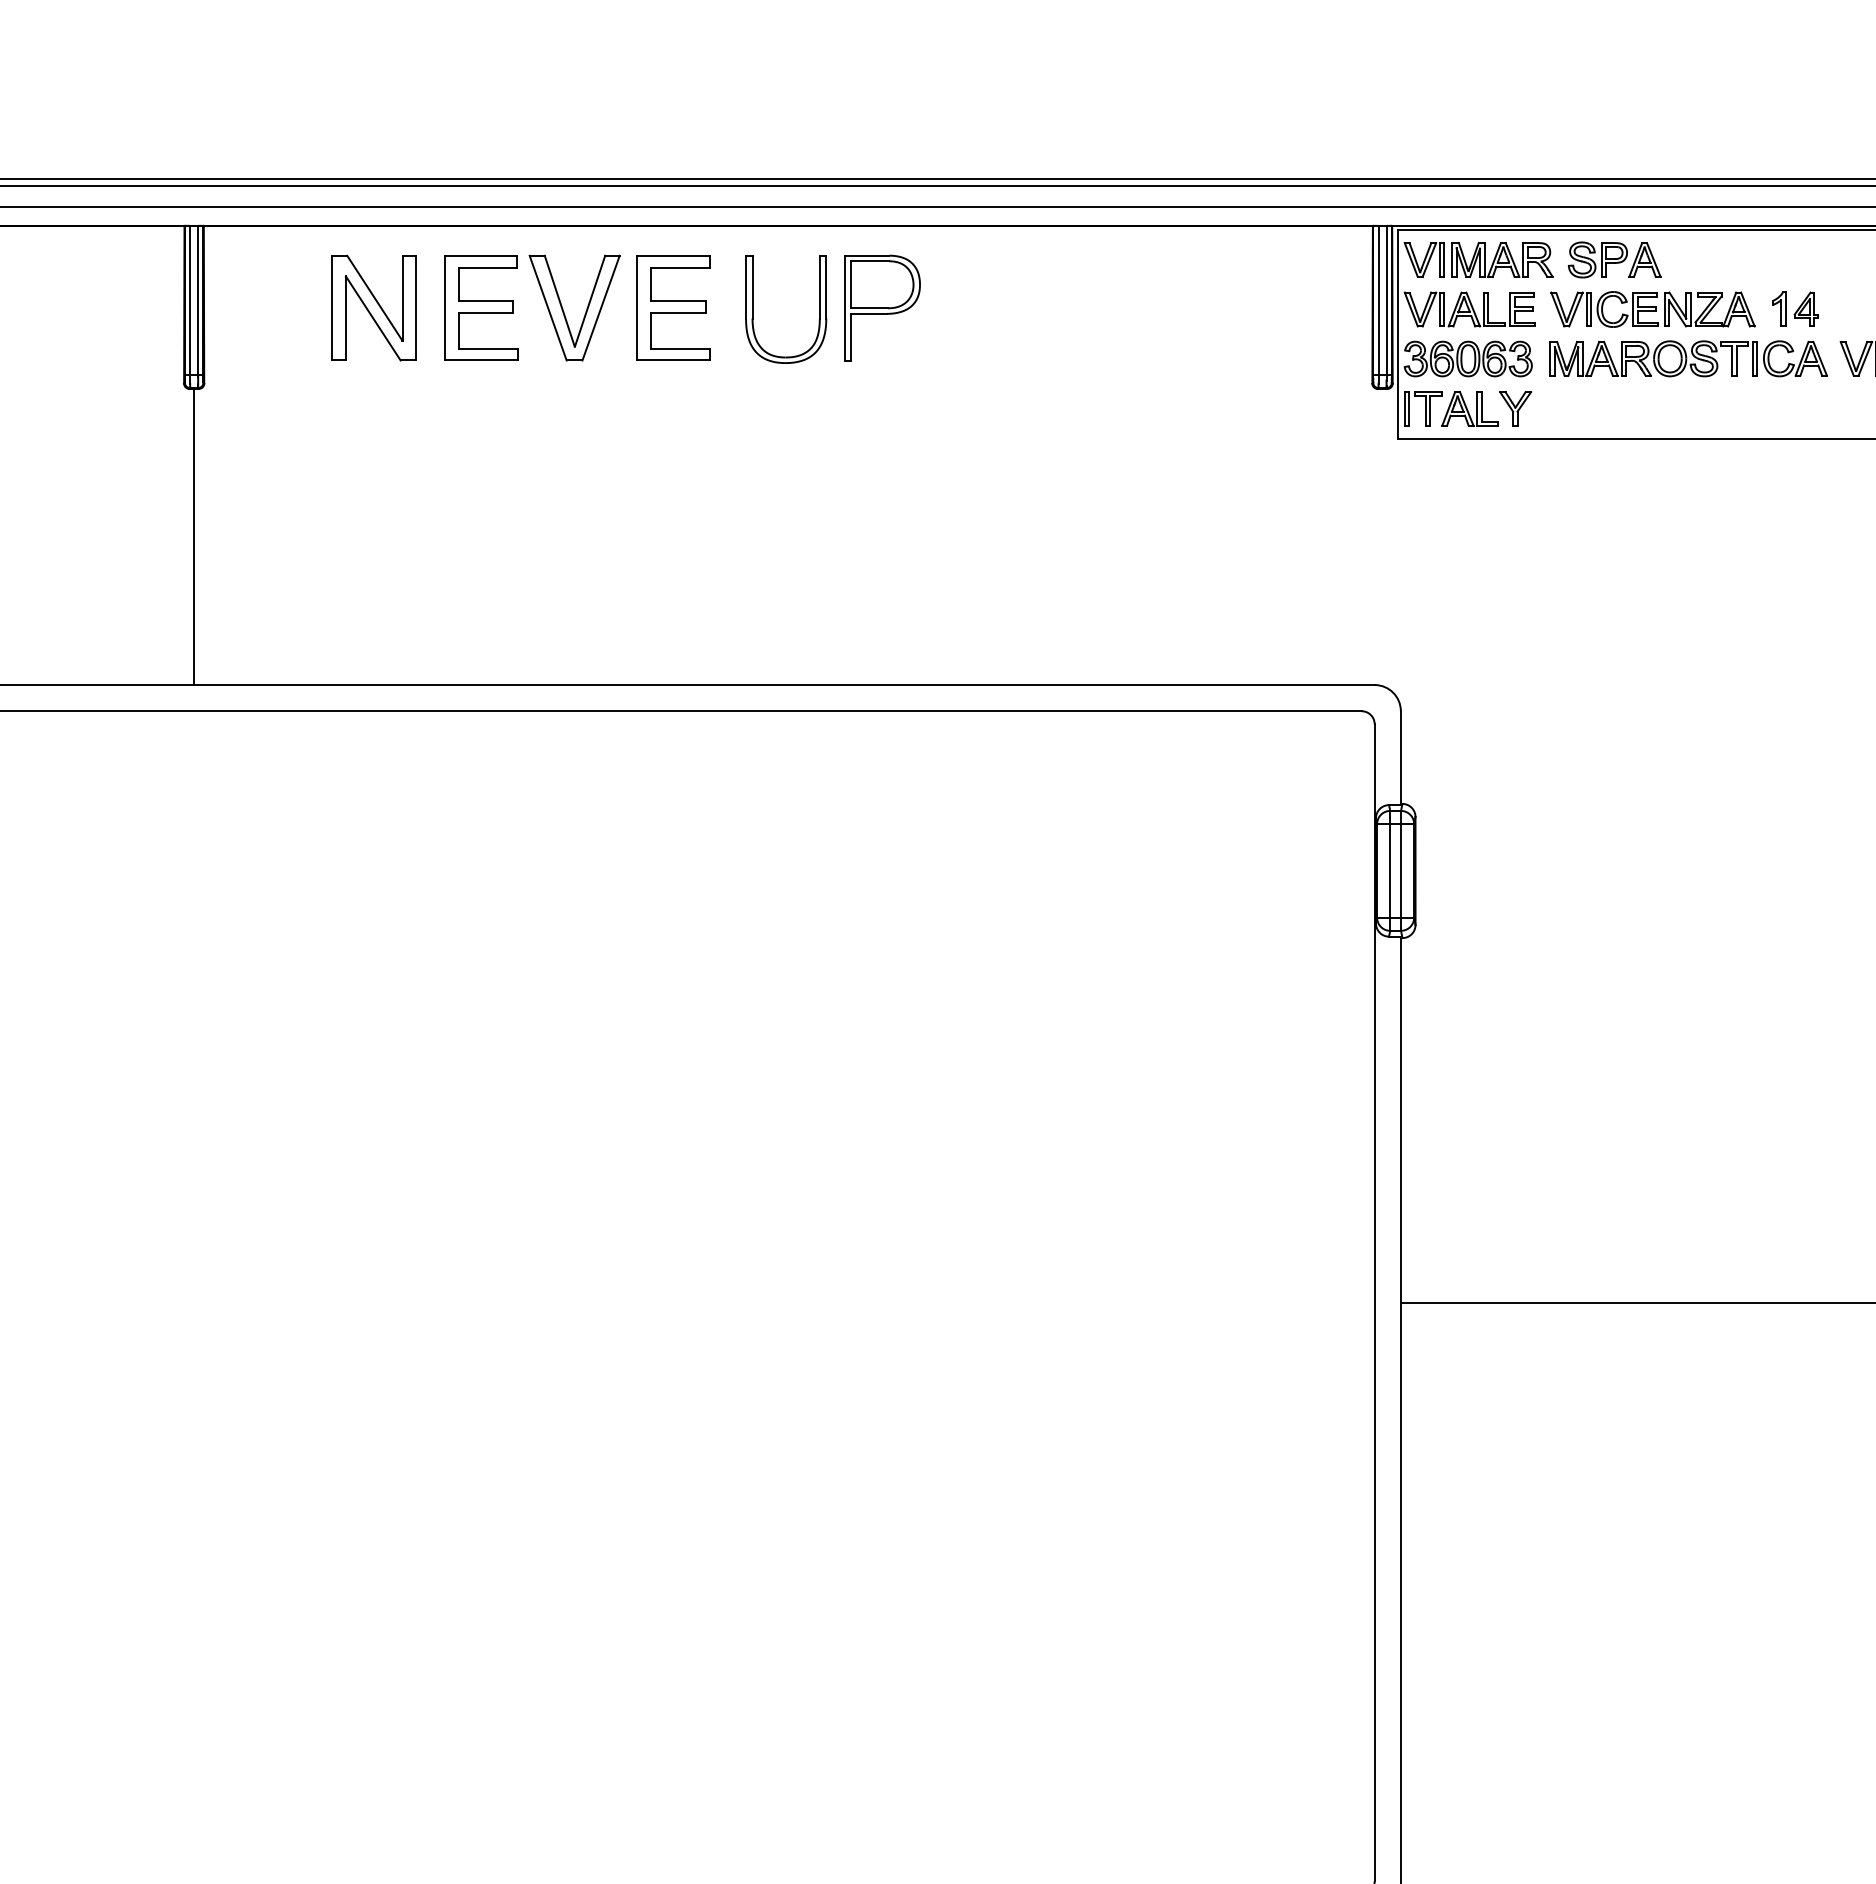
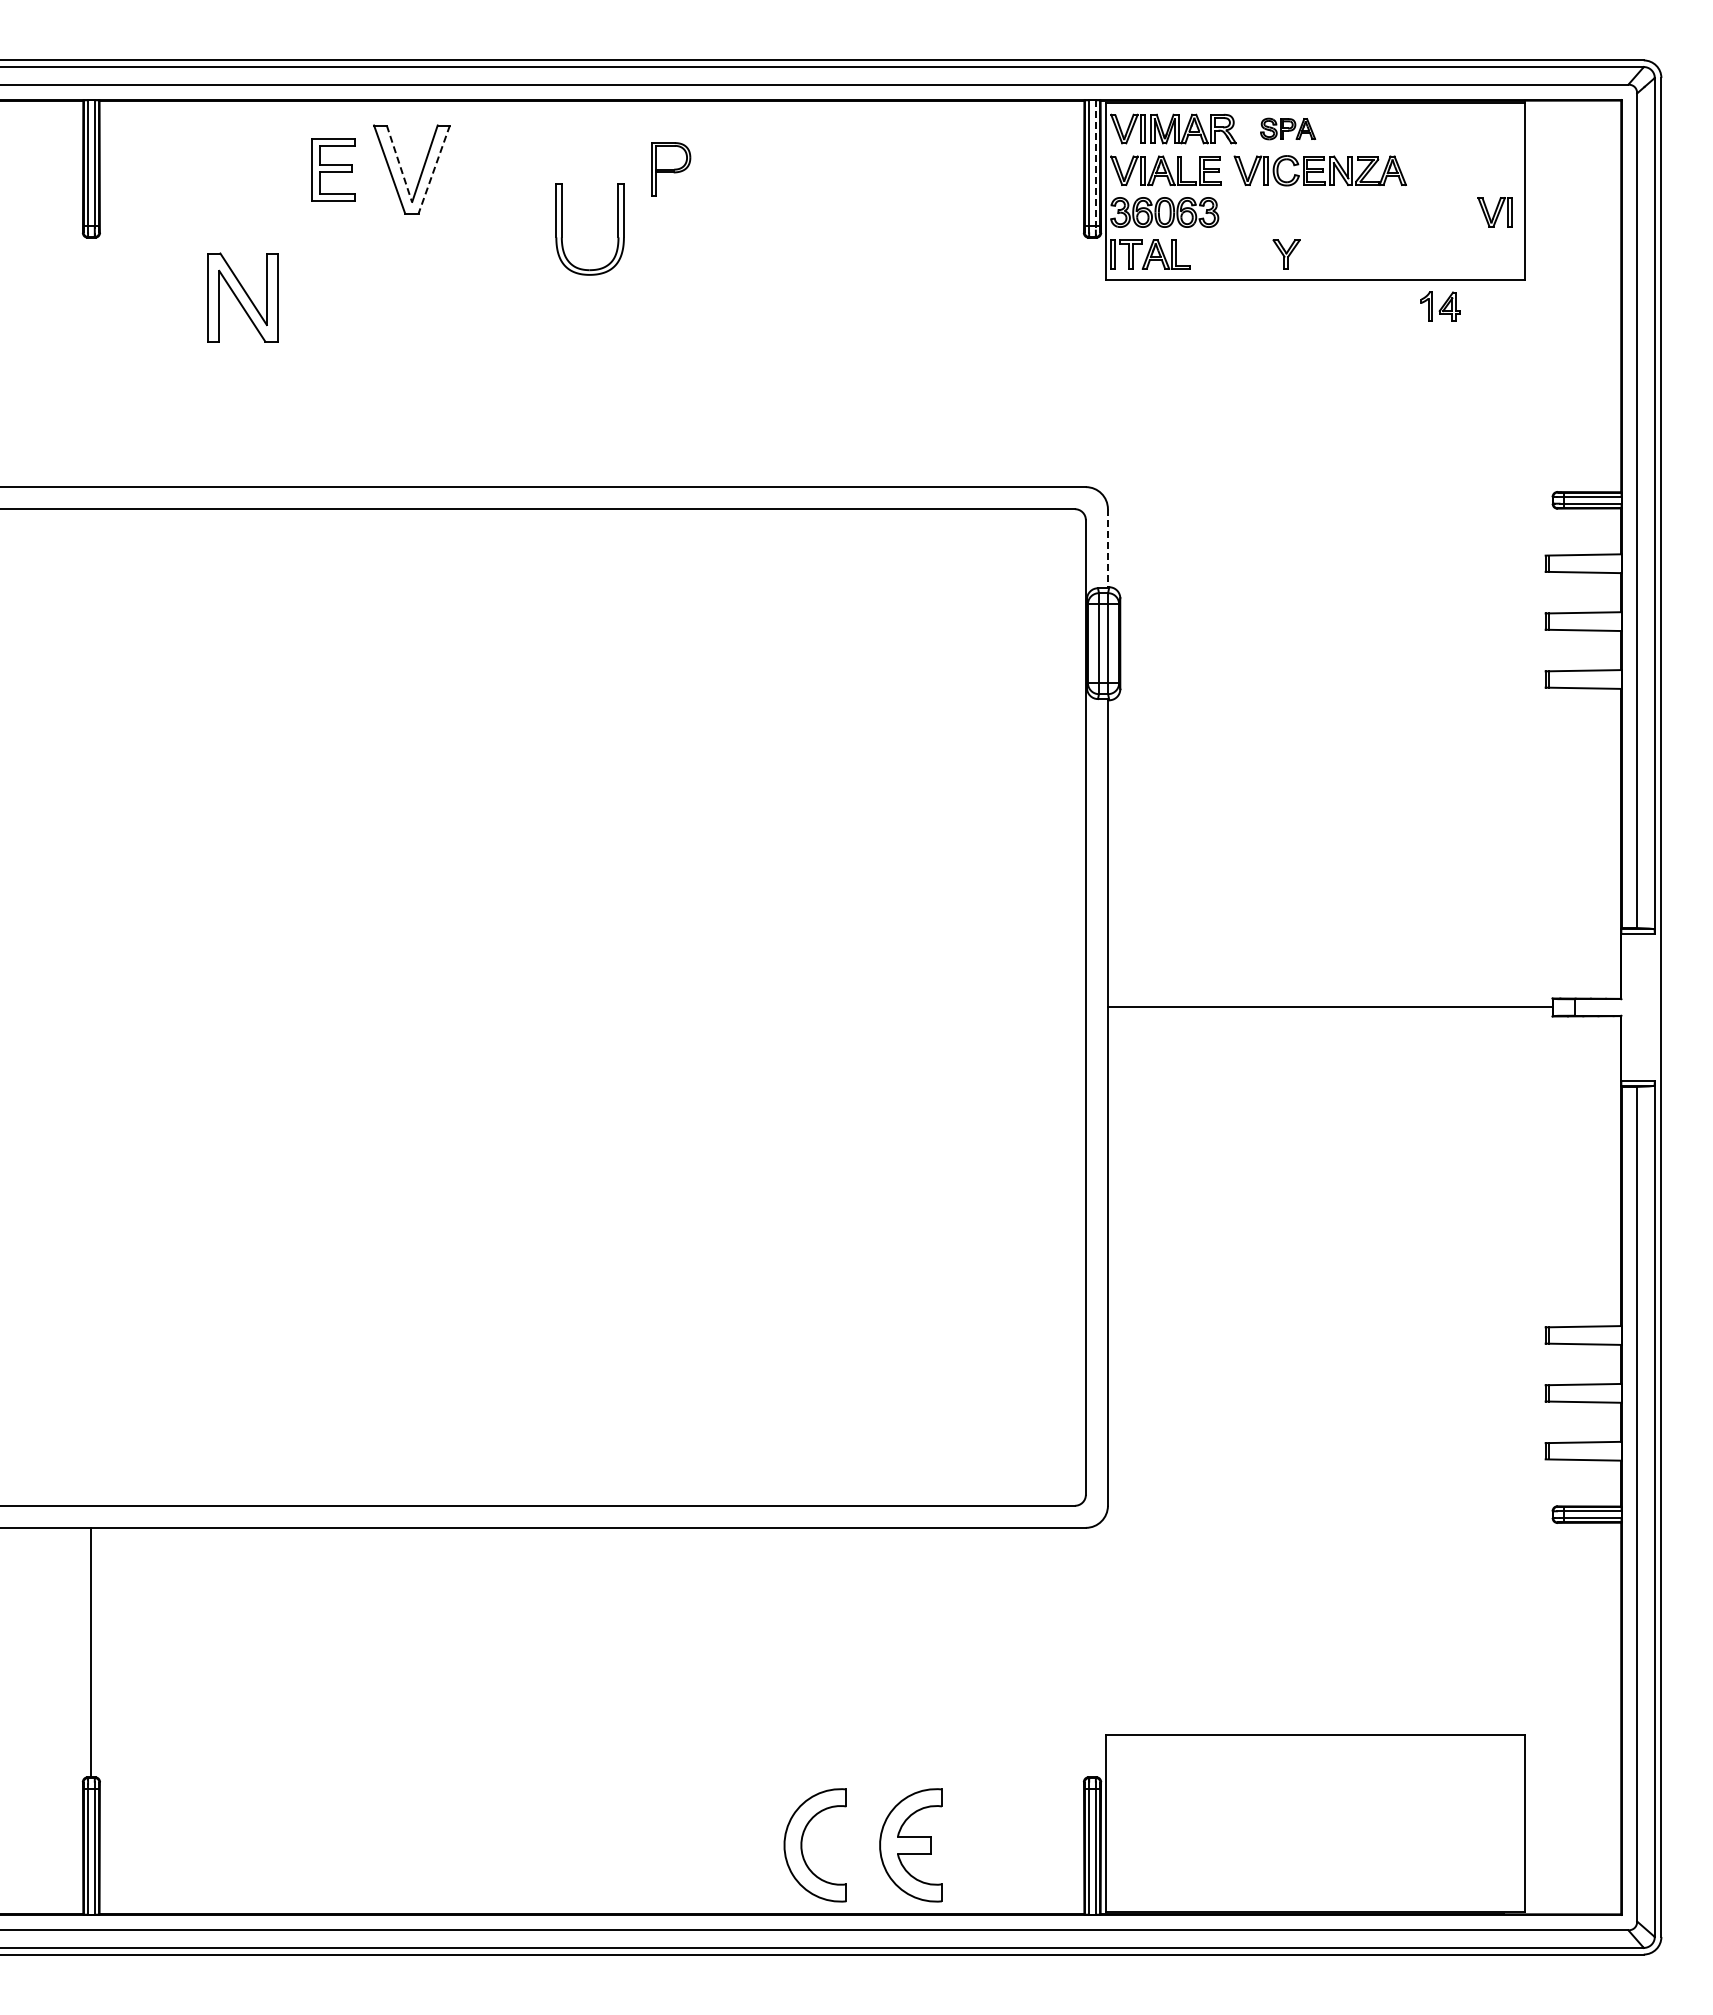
part: (1614, 259) -> (1287, 128), size x0.7
line: (559, 302) -> (399, 164), solid -> dashed
line: (1386, 303) -> (1095, 165), solid -> dashed
part: (373, 308) -> (242, 297), moved
part: (481, 308) -> (333, 169), size x0.7
line: (601, 308) -> (434, 169), solid -> dashed
part: (673, 308) -> (495, 169), removed
part: (882, 308) -> (671, 169), size x0.6
part: (753, 309) -> (562, 229), moved
part: (1795, 309) -> (1440, 306), moved
part: (1688, 357) -> (1350, 211), removed
part: (1515, 408) -> (1286, 254), moved
line: (194, 537) -> (91, 362), removed
line: (1400, 757) -> (1107, 548), solid -> dashed

